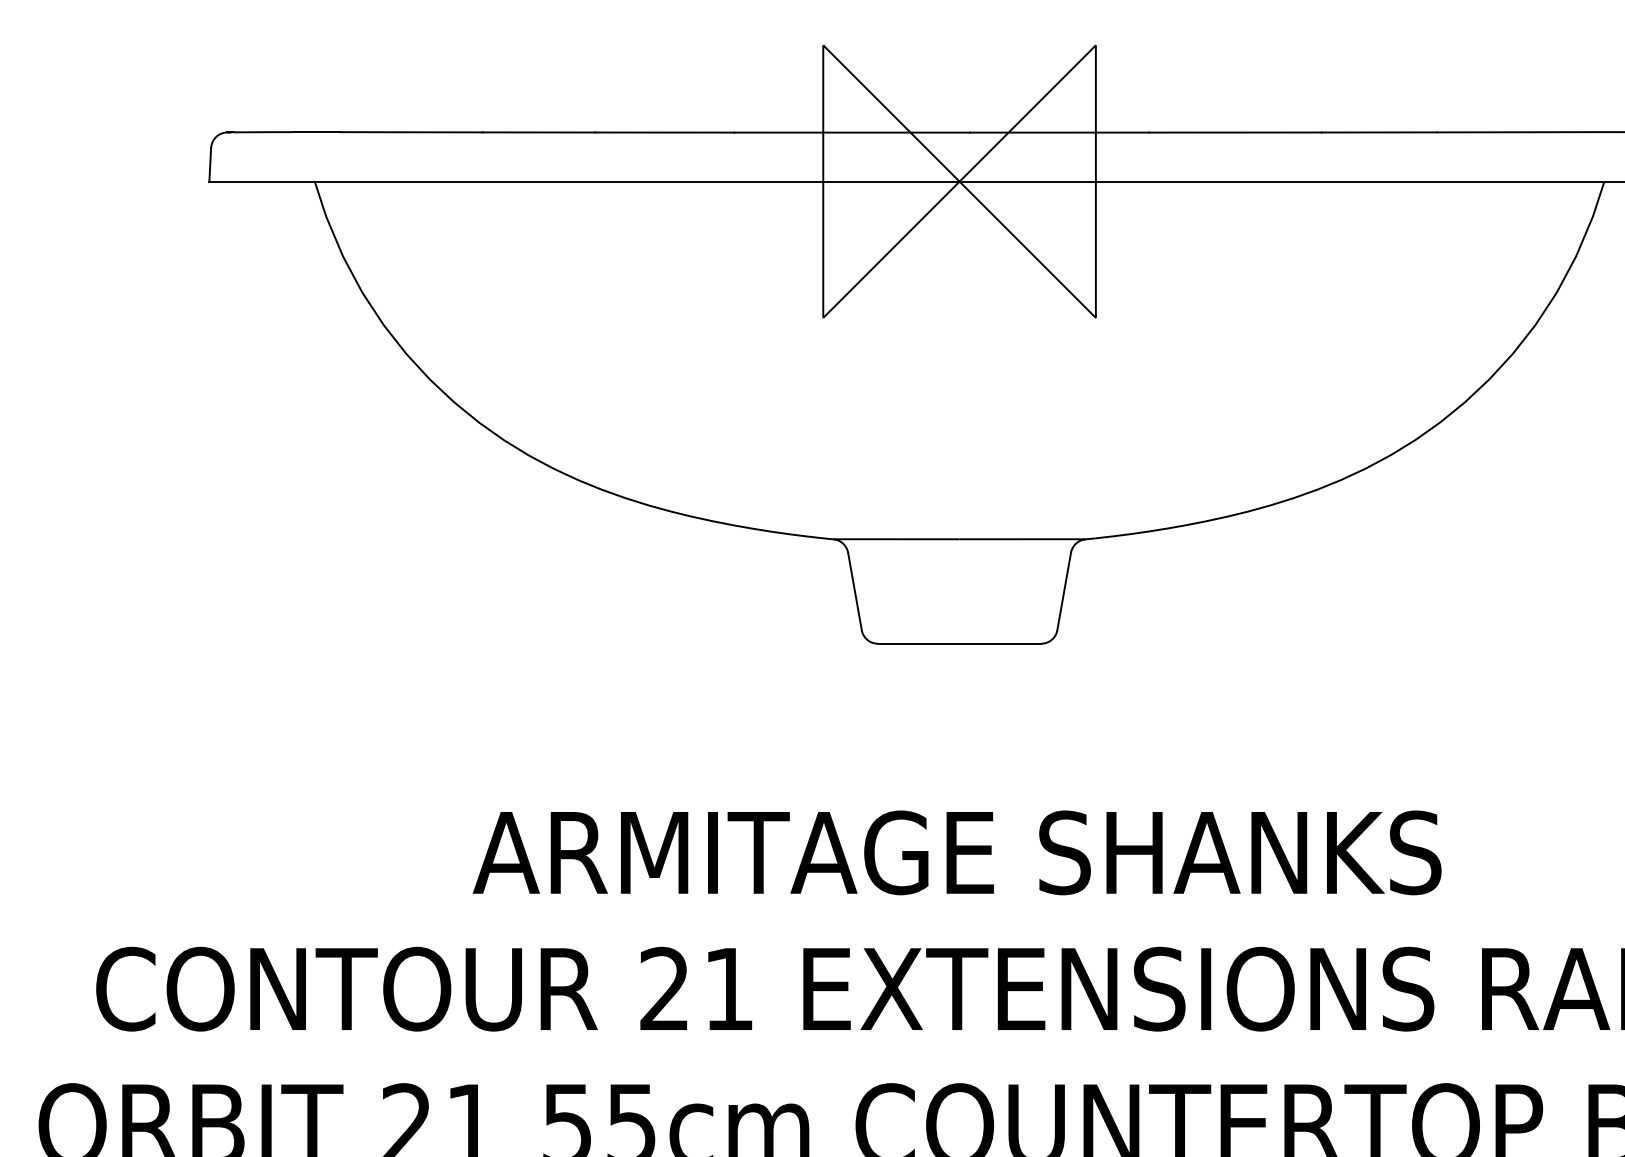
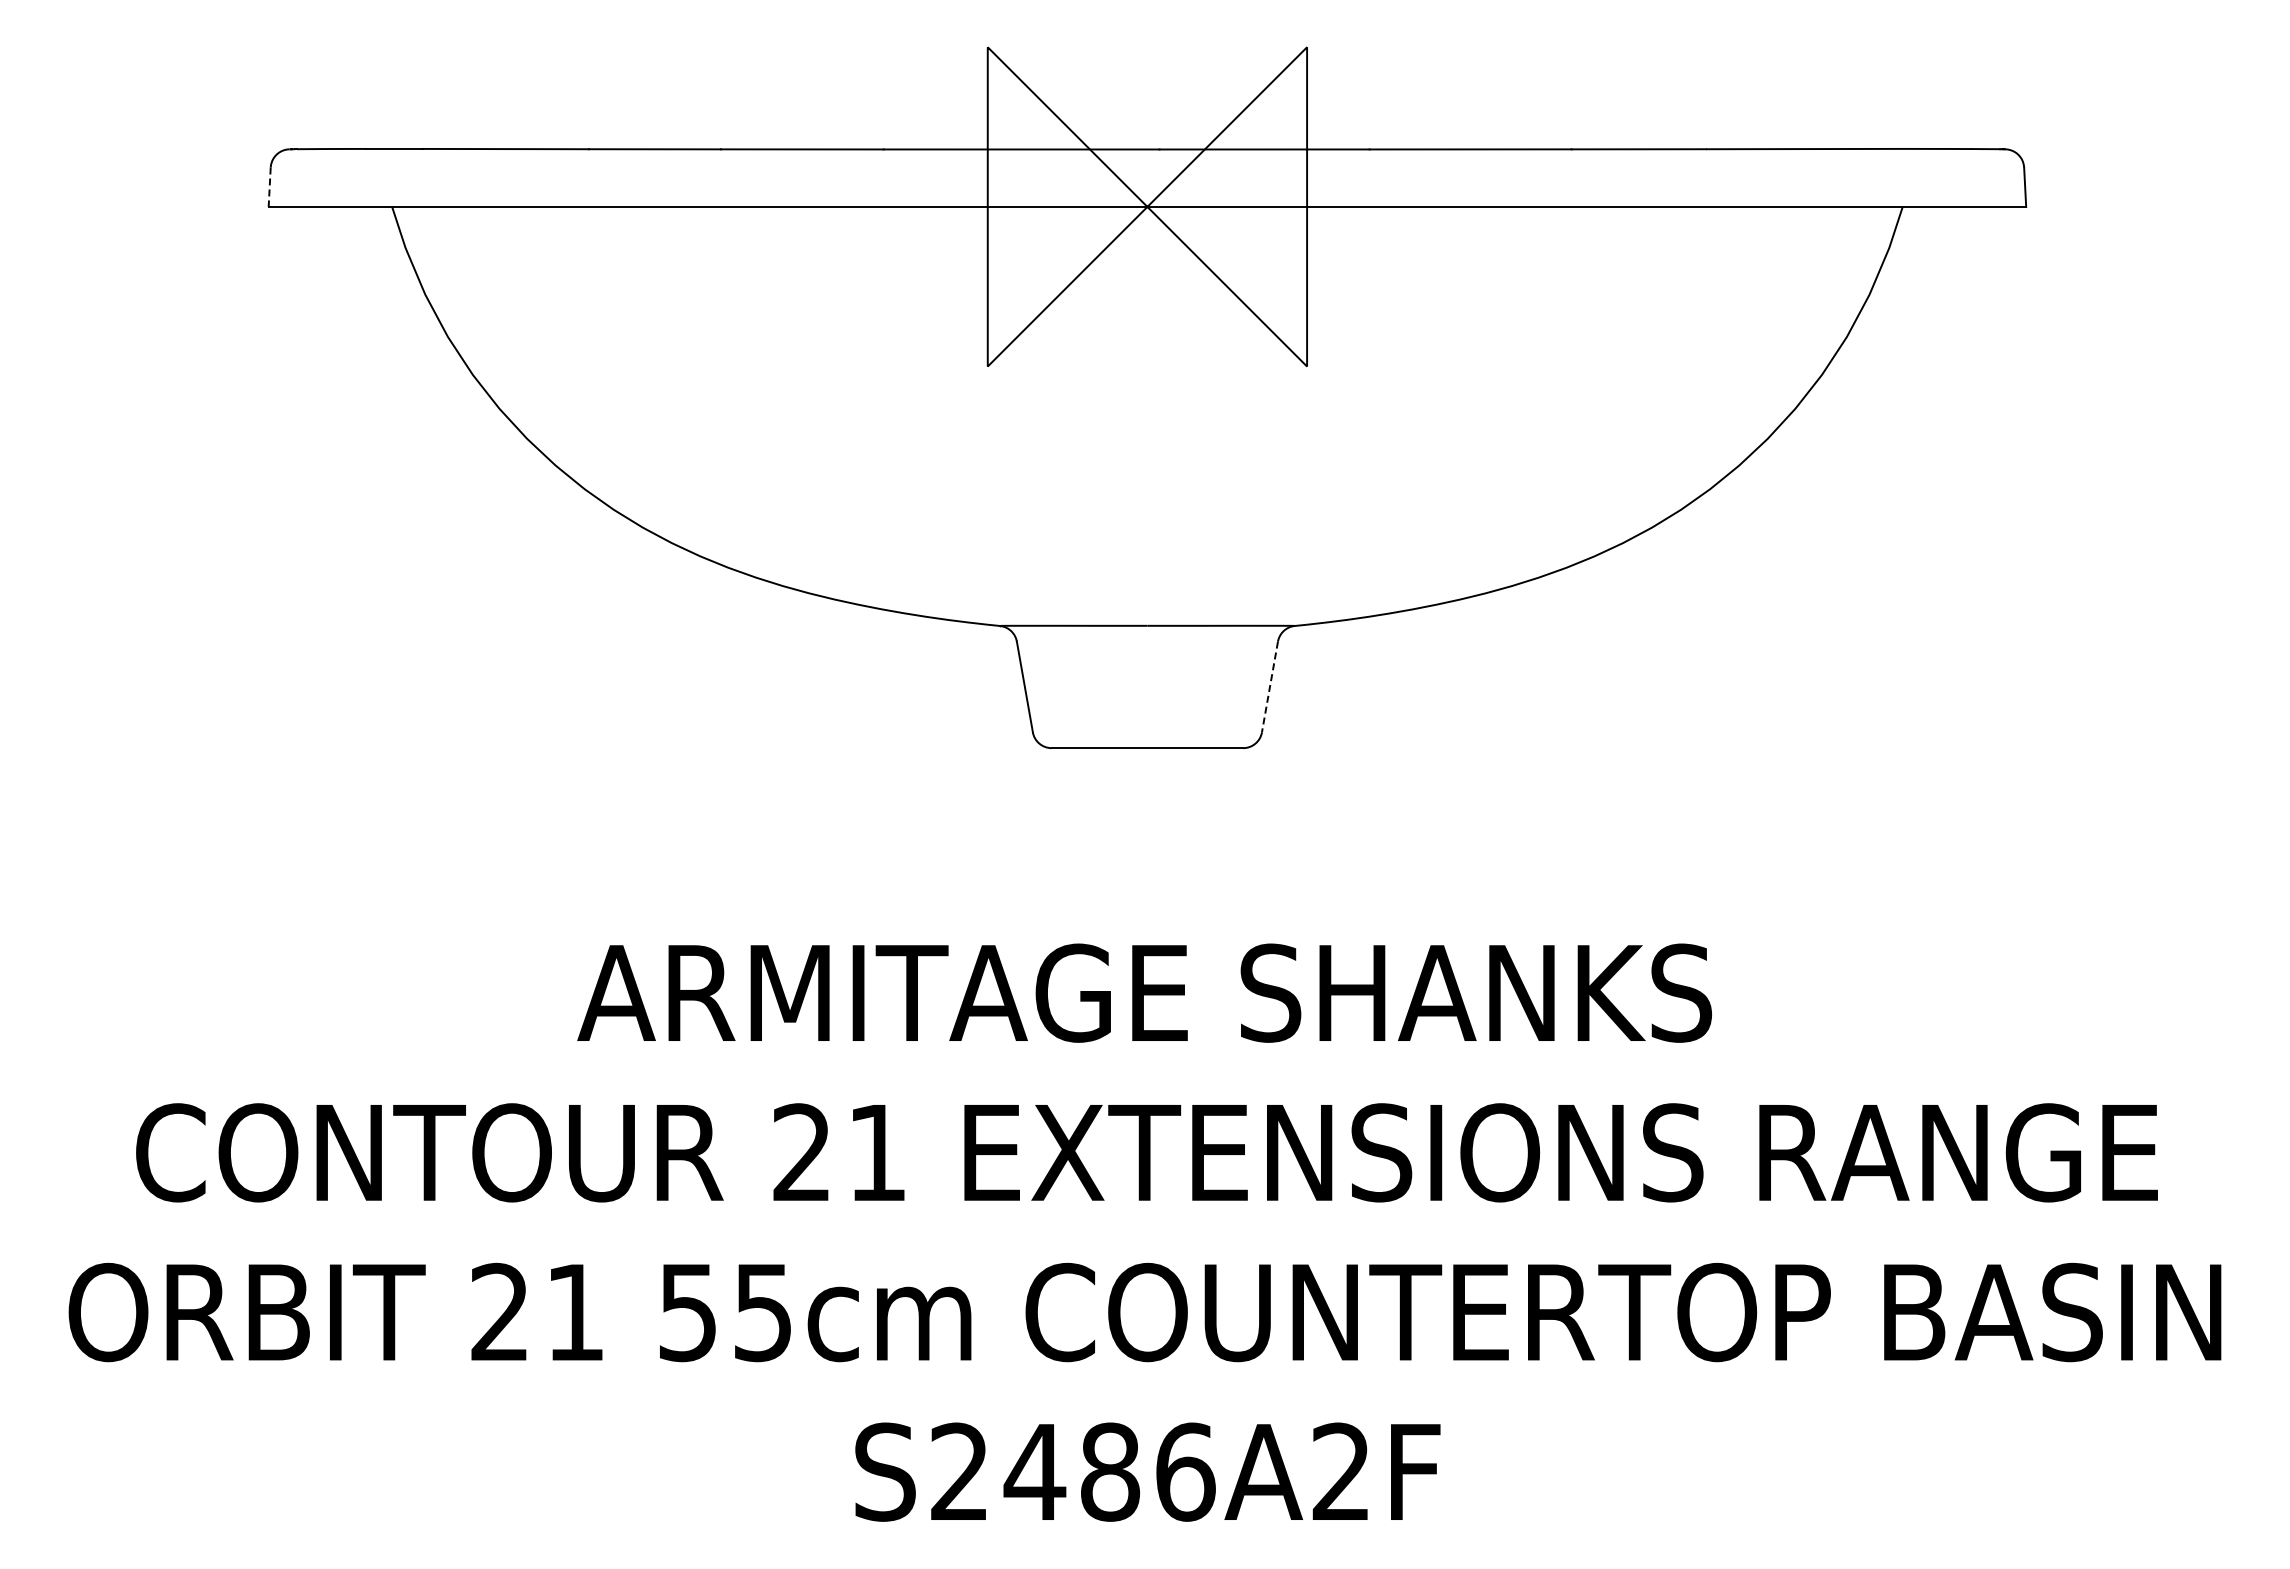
line: (210, 165) -> (269, 187), solid -> dashed
line: (1063, 591) -> (1269, 687), solid -> dashed

